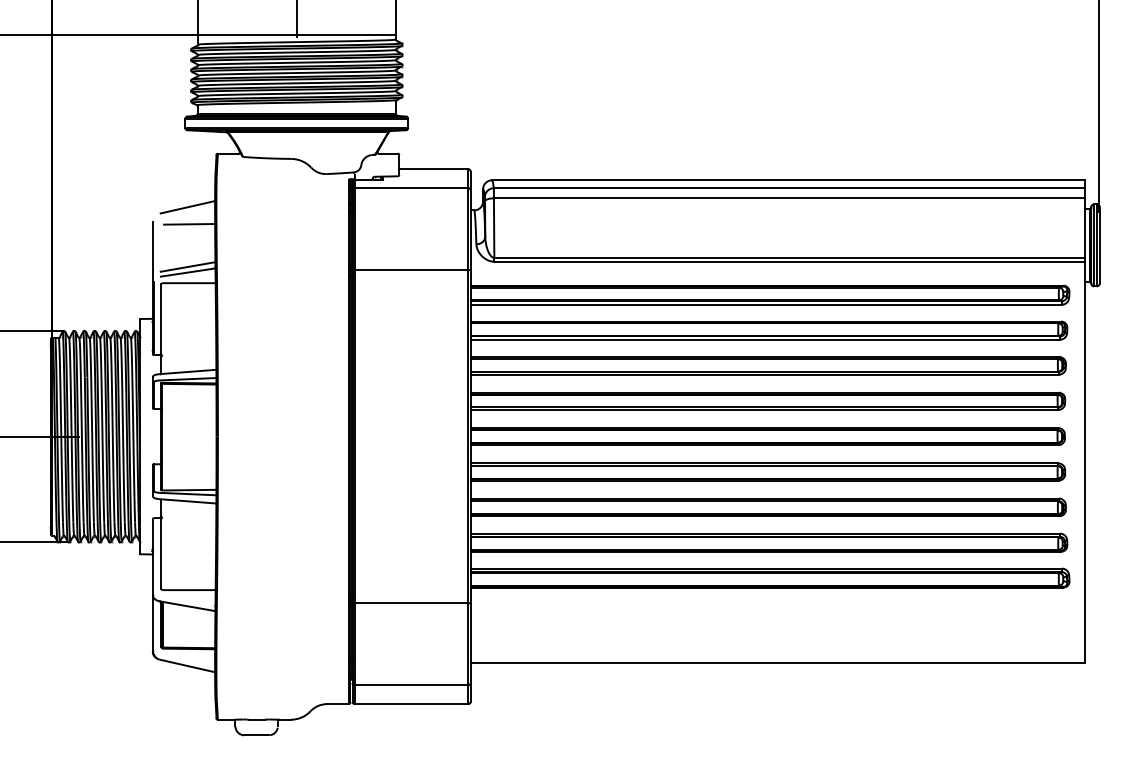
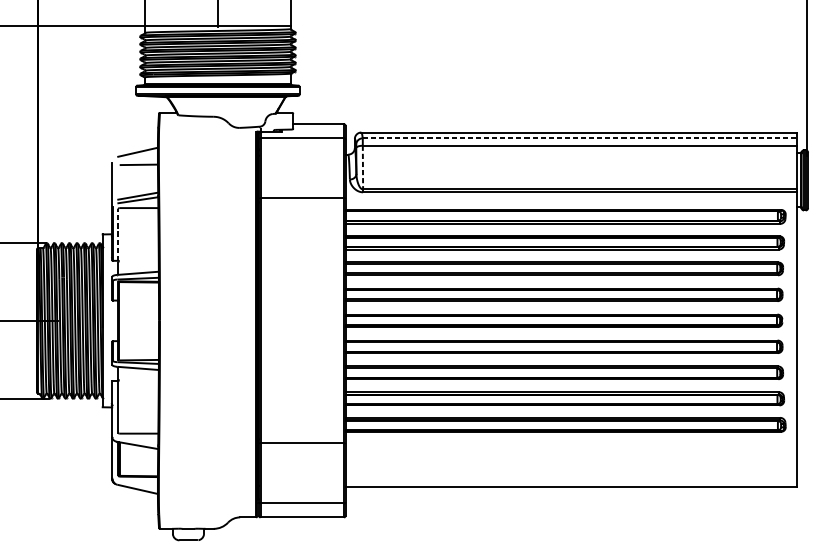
line: (789, 188) -> (579, 138), solid -> dashed
line: (494, 228) -> (363, 167), solid -> dashed
line: (161, 319) -> (118, 234), solid -> dashed

